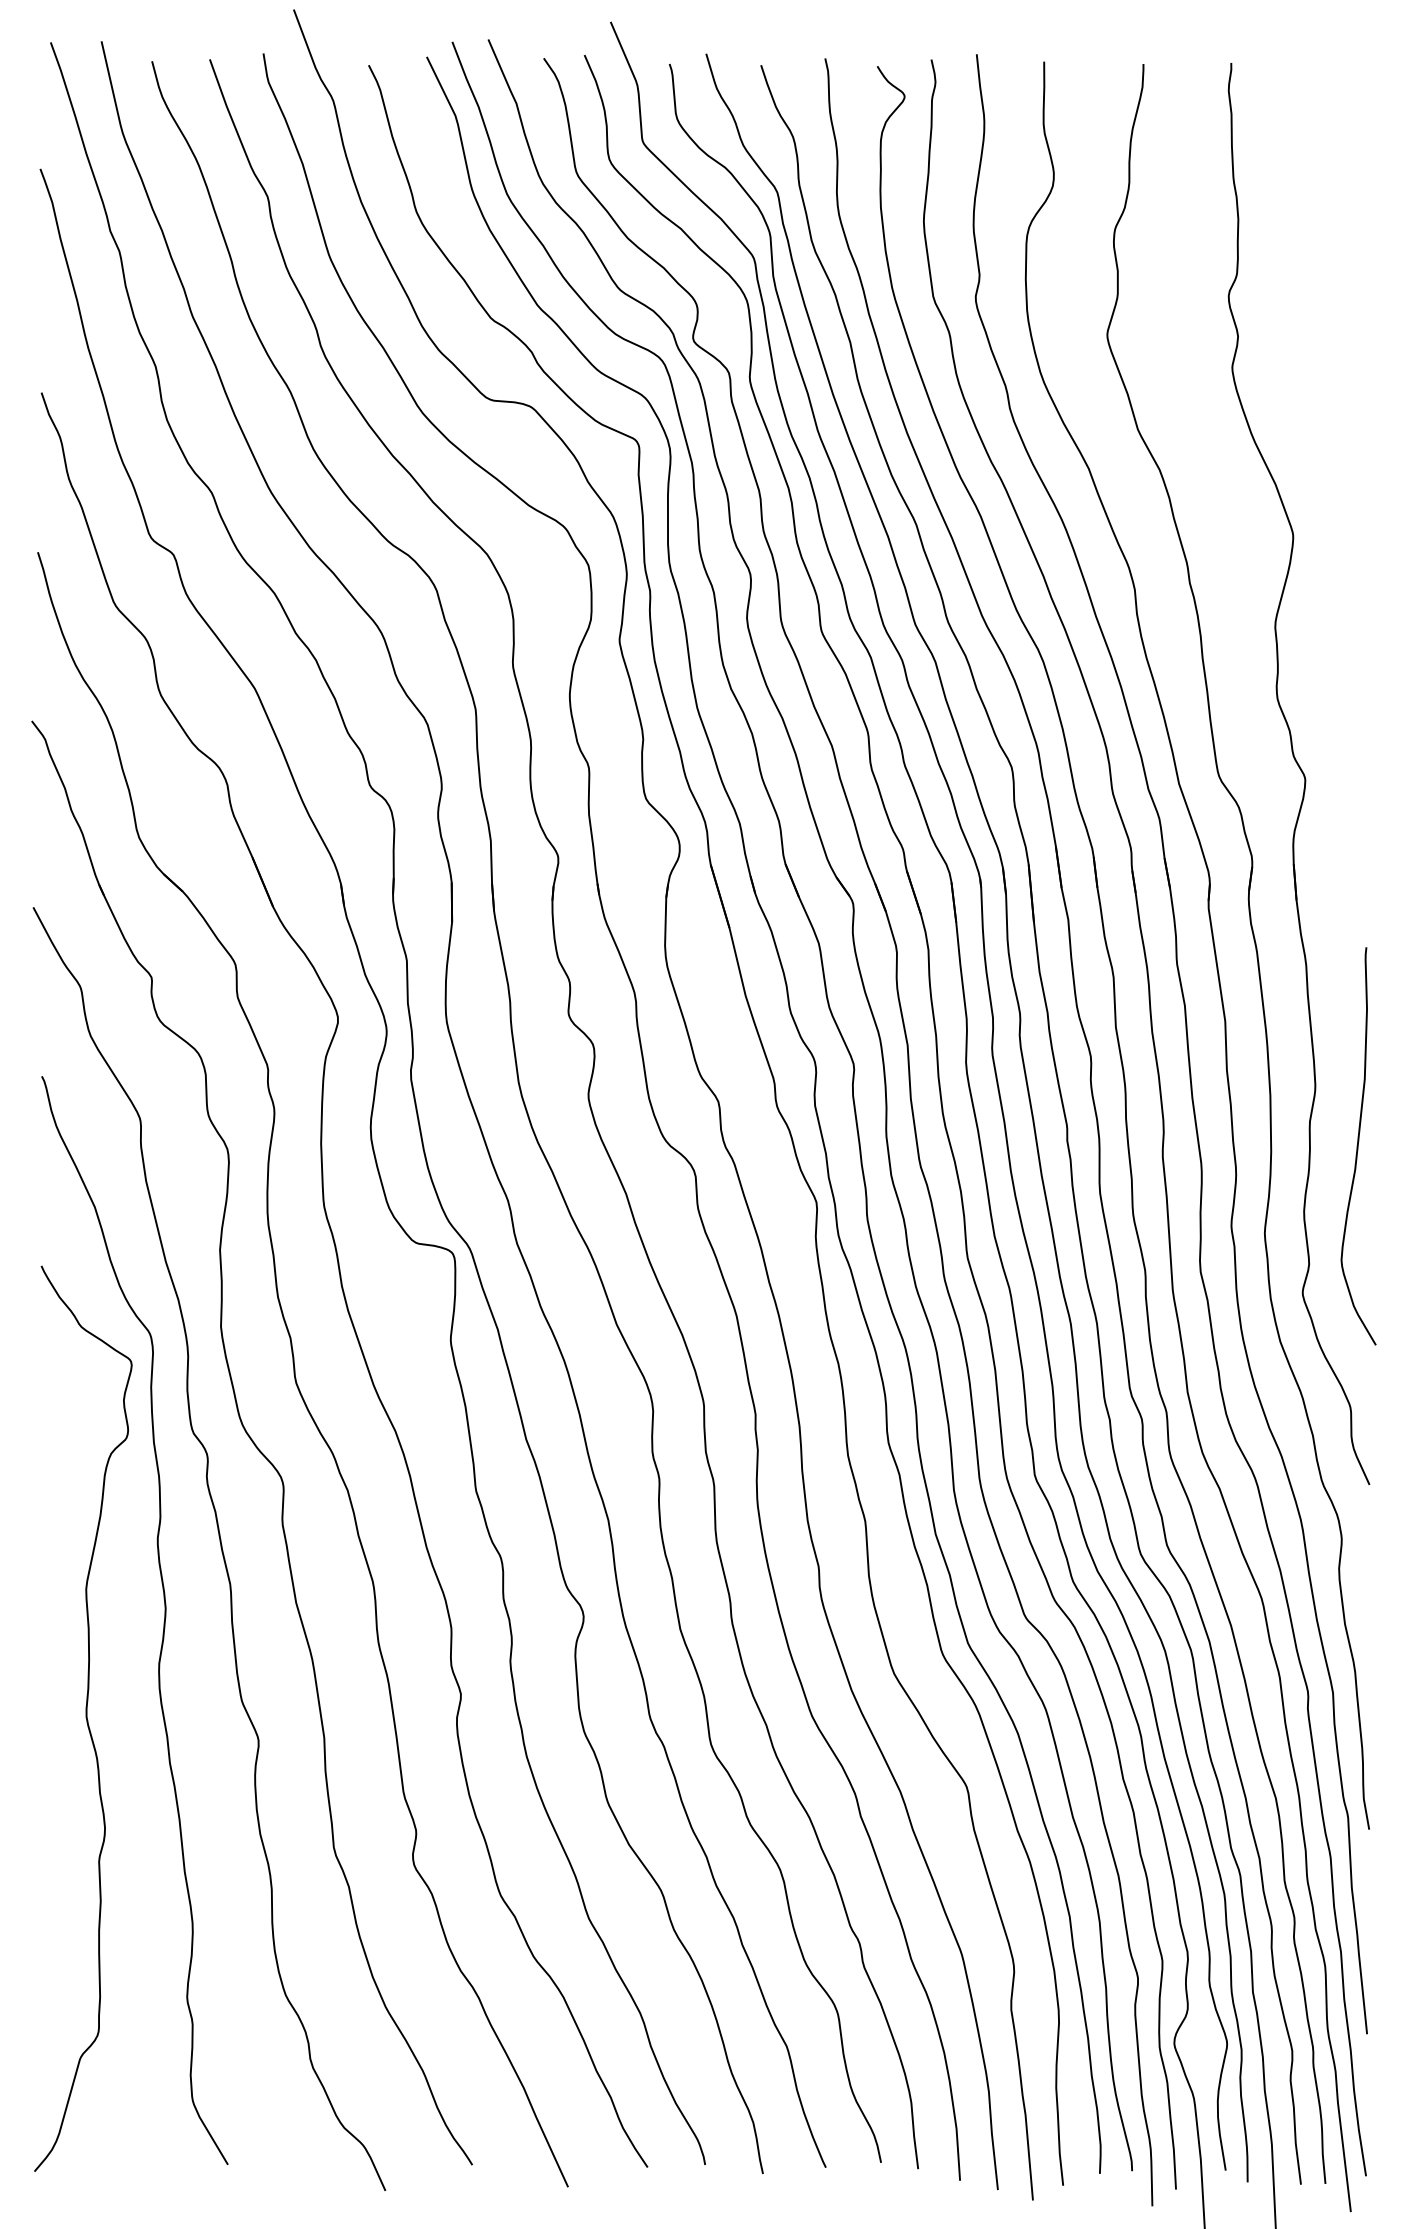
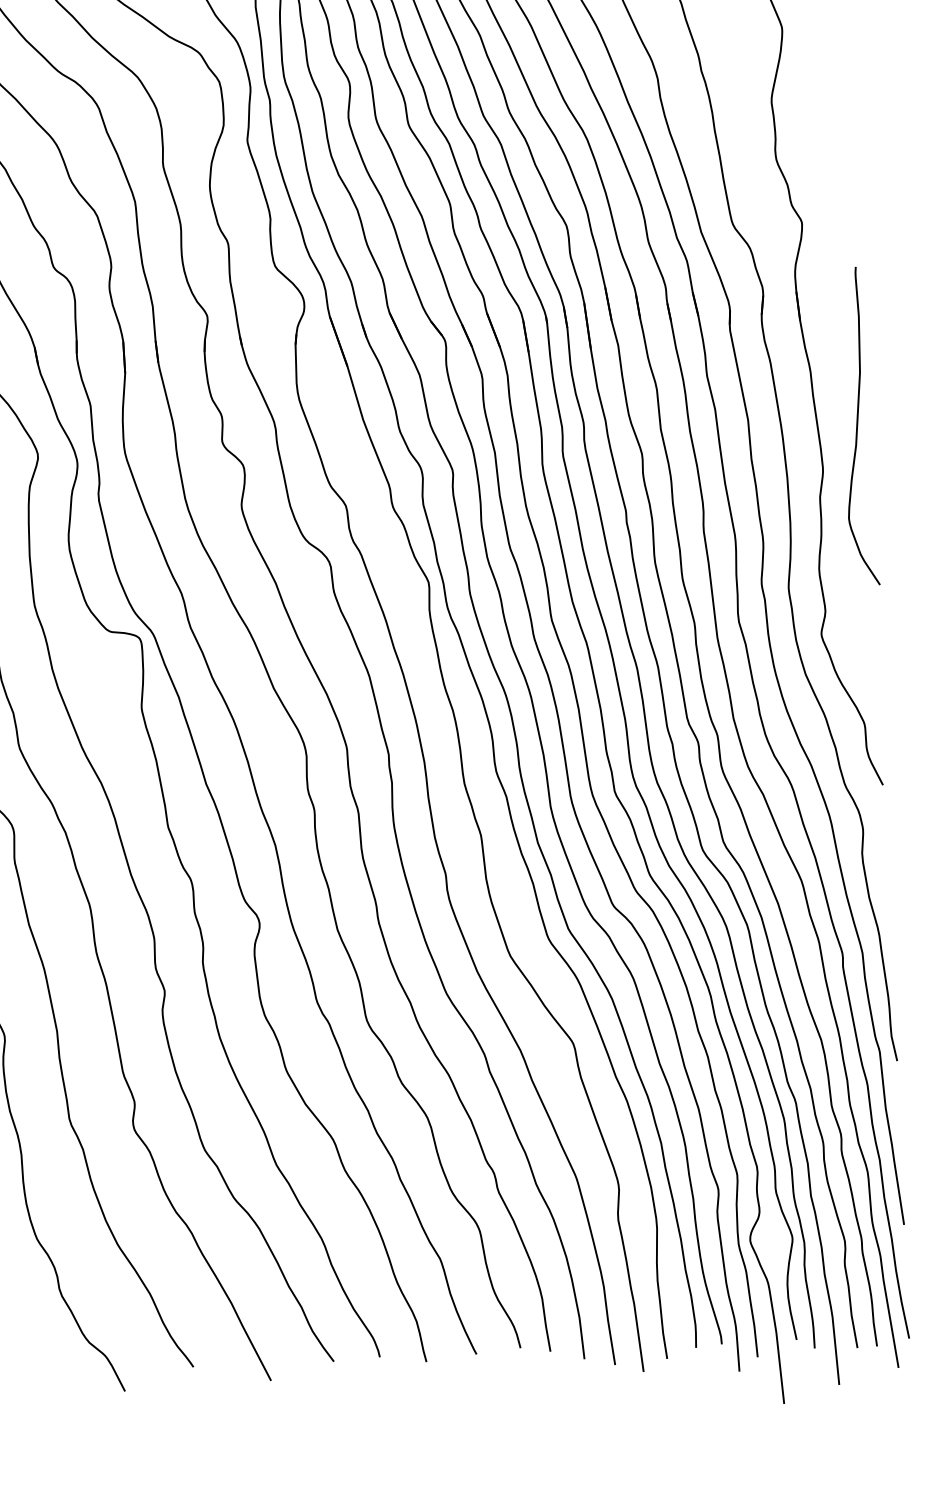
curve: (1358, 1146) -> (857, 426), moved

